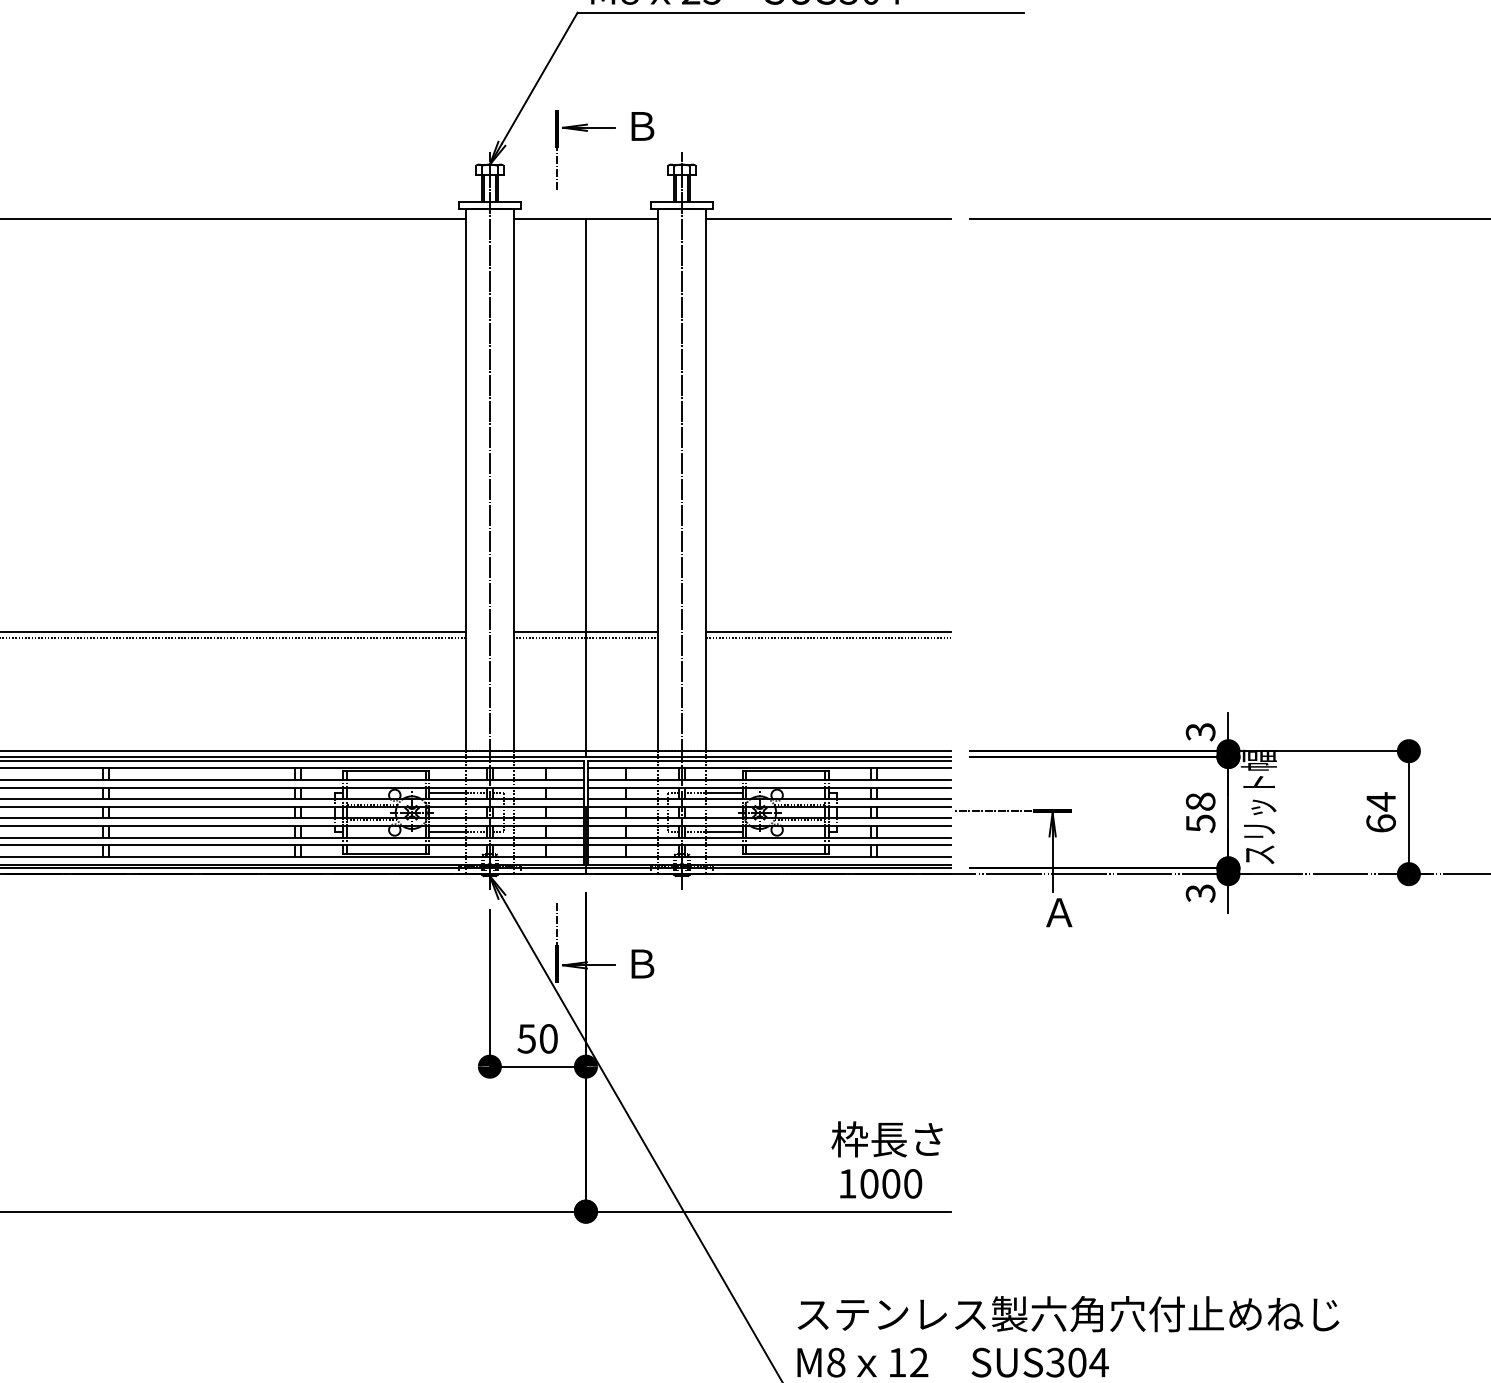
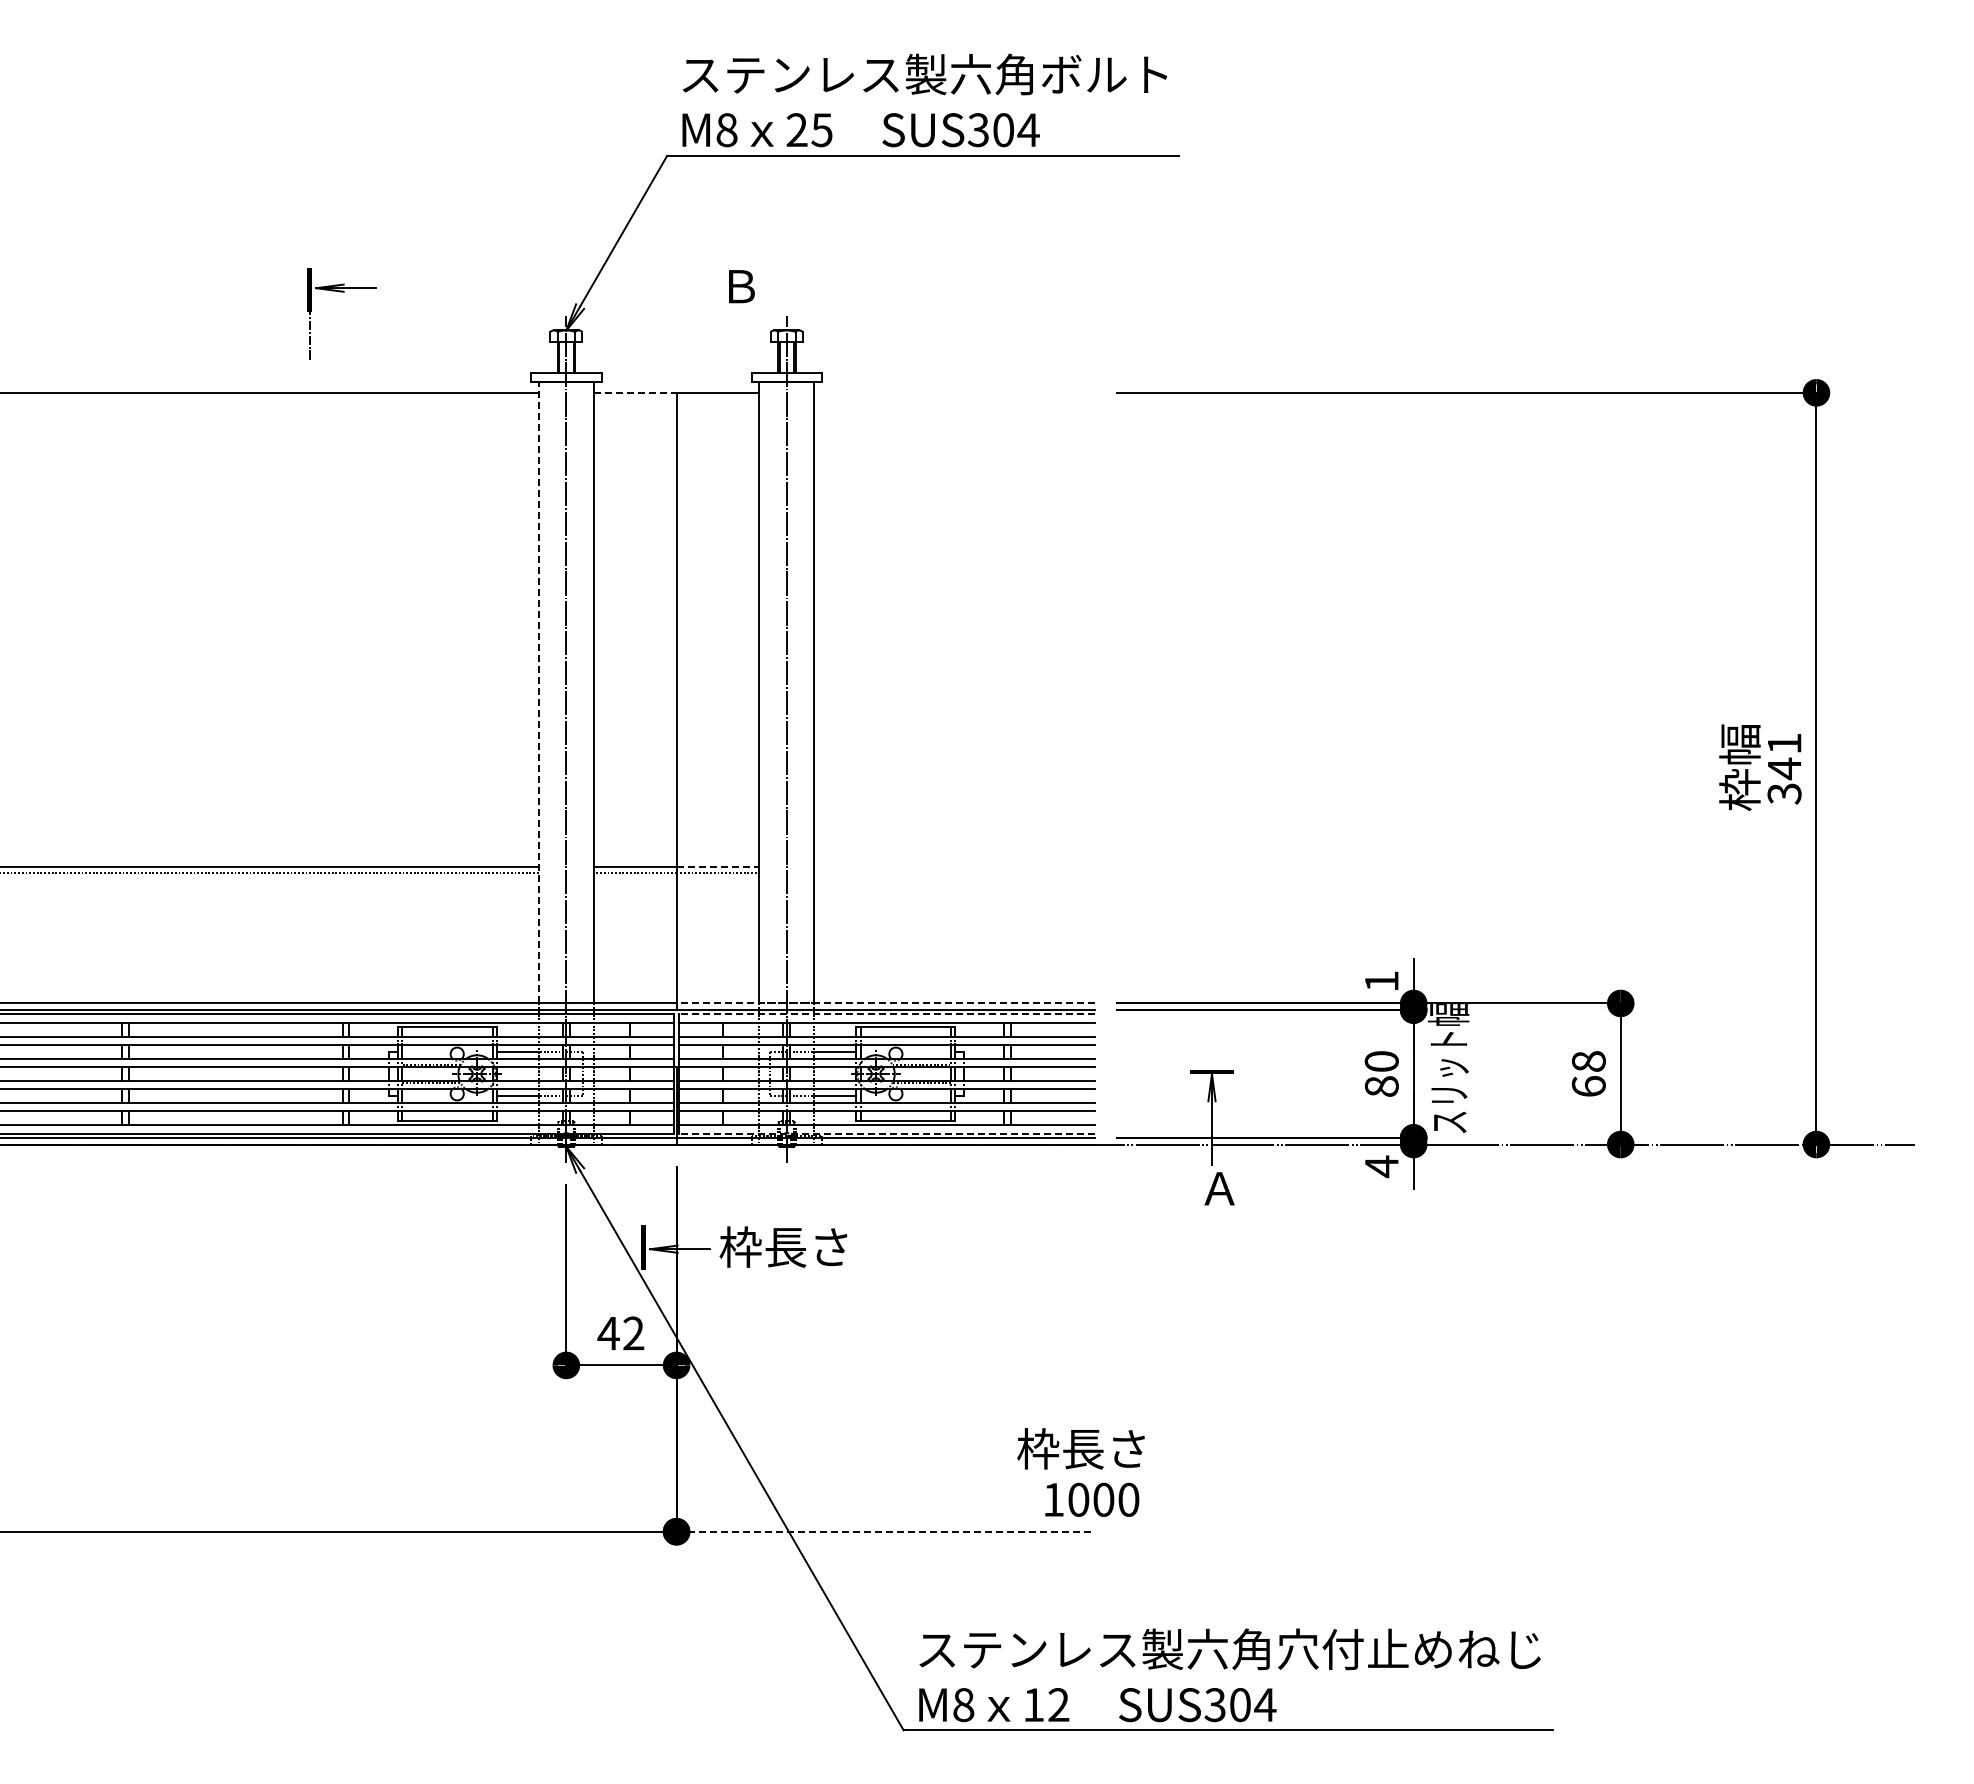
part: (585, 131) -> (341, 292), moved
line: (550, 218) -> (635, 392), solid -> dashed
line: (828, 218) -> (954, 392), removed
line: (465, 480) -> (538, 692), solid -> dashed
line: (622, 631) -> (718, 866), solid -> dashed
line: (828, 631) -> (954, 866), removed
line: (828, 637) -> (954, 873), removed
text: (1200, 732) -> (1381, 981), 3 -> 1
line: (768, 751) -> (885, 1003), solid -> dashed
line: (768, 760) -> (886, 1014), solid -> dashed
text: (1380, 801) -> (1588, 1061), 64 -> 68
line: (992, 810) -> (1143, 1071), removed
text: (1200, 813) -> (1381, 1074), 58 -> 80
line: (768, 864) -> (886, 1133), solid -> dashed
text: (1200, 893) -> (1381, 1166), 3 -> 4
line: (557, 923) -> (643, 1201), removed
text: (679, 963) -> (783, 1246), Ｂ -> 枠長さ
text: (537, 1038) -> (620, 1333), 50 -> 42
text: (886, 1139) -> (1080, 1448), moved
text: (881, 1183) -> (1092, 1499), moved
line: (768, 1211) -> (886, 1531), solid -> dashed

